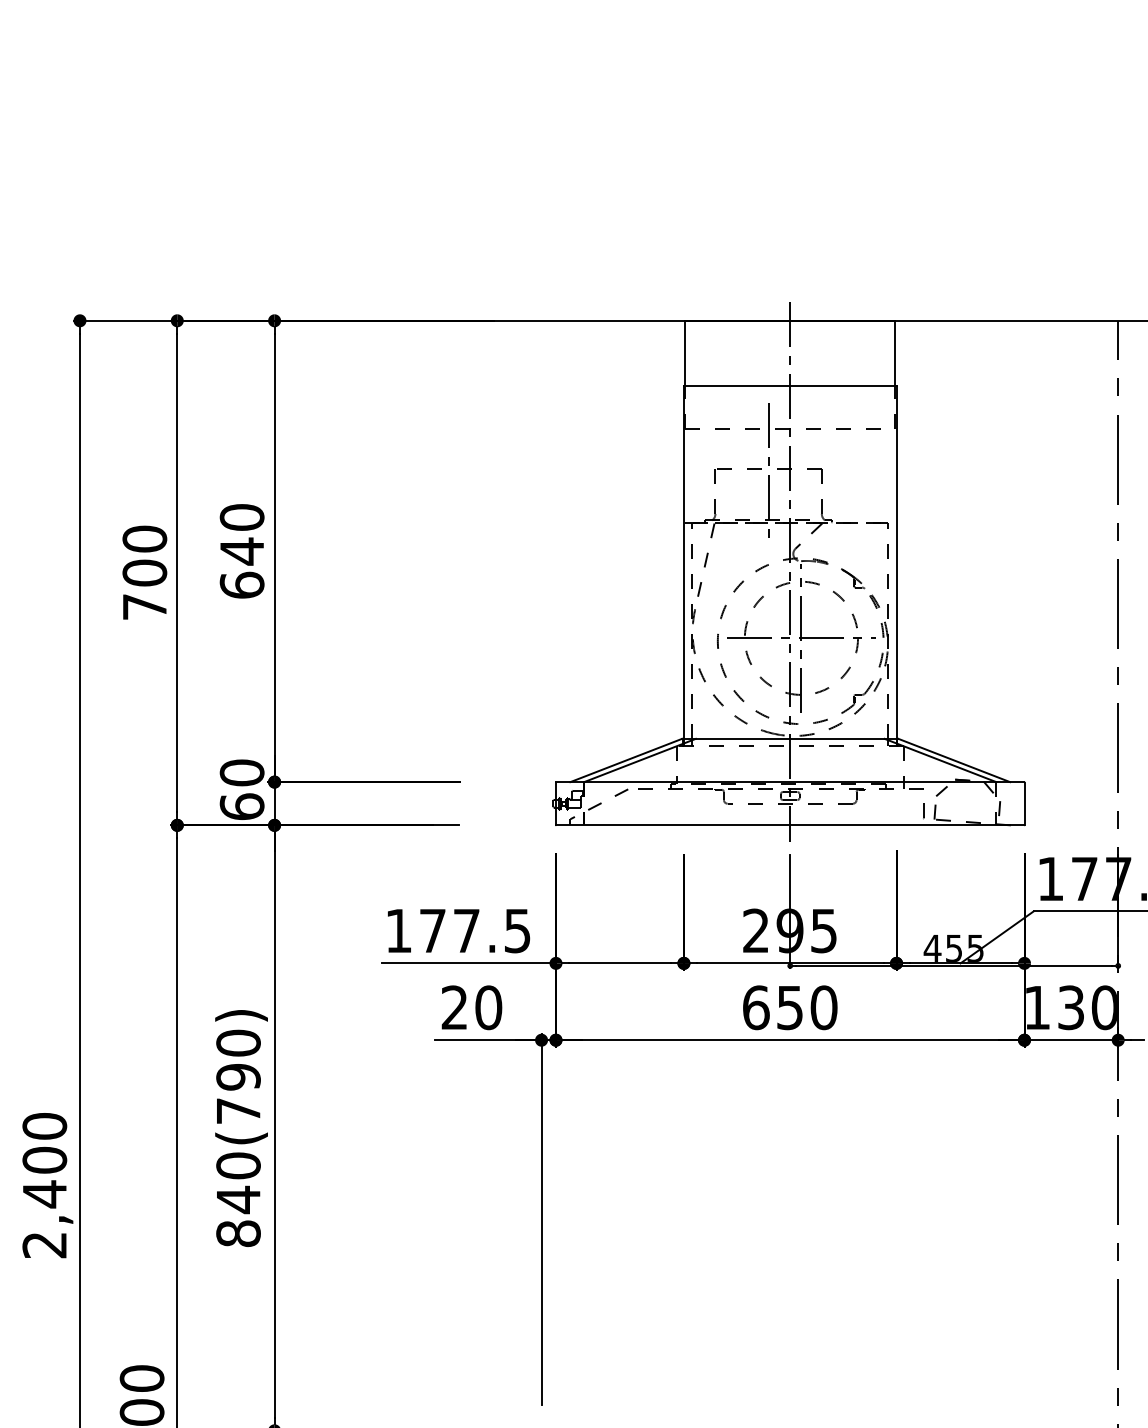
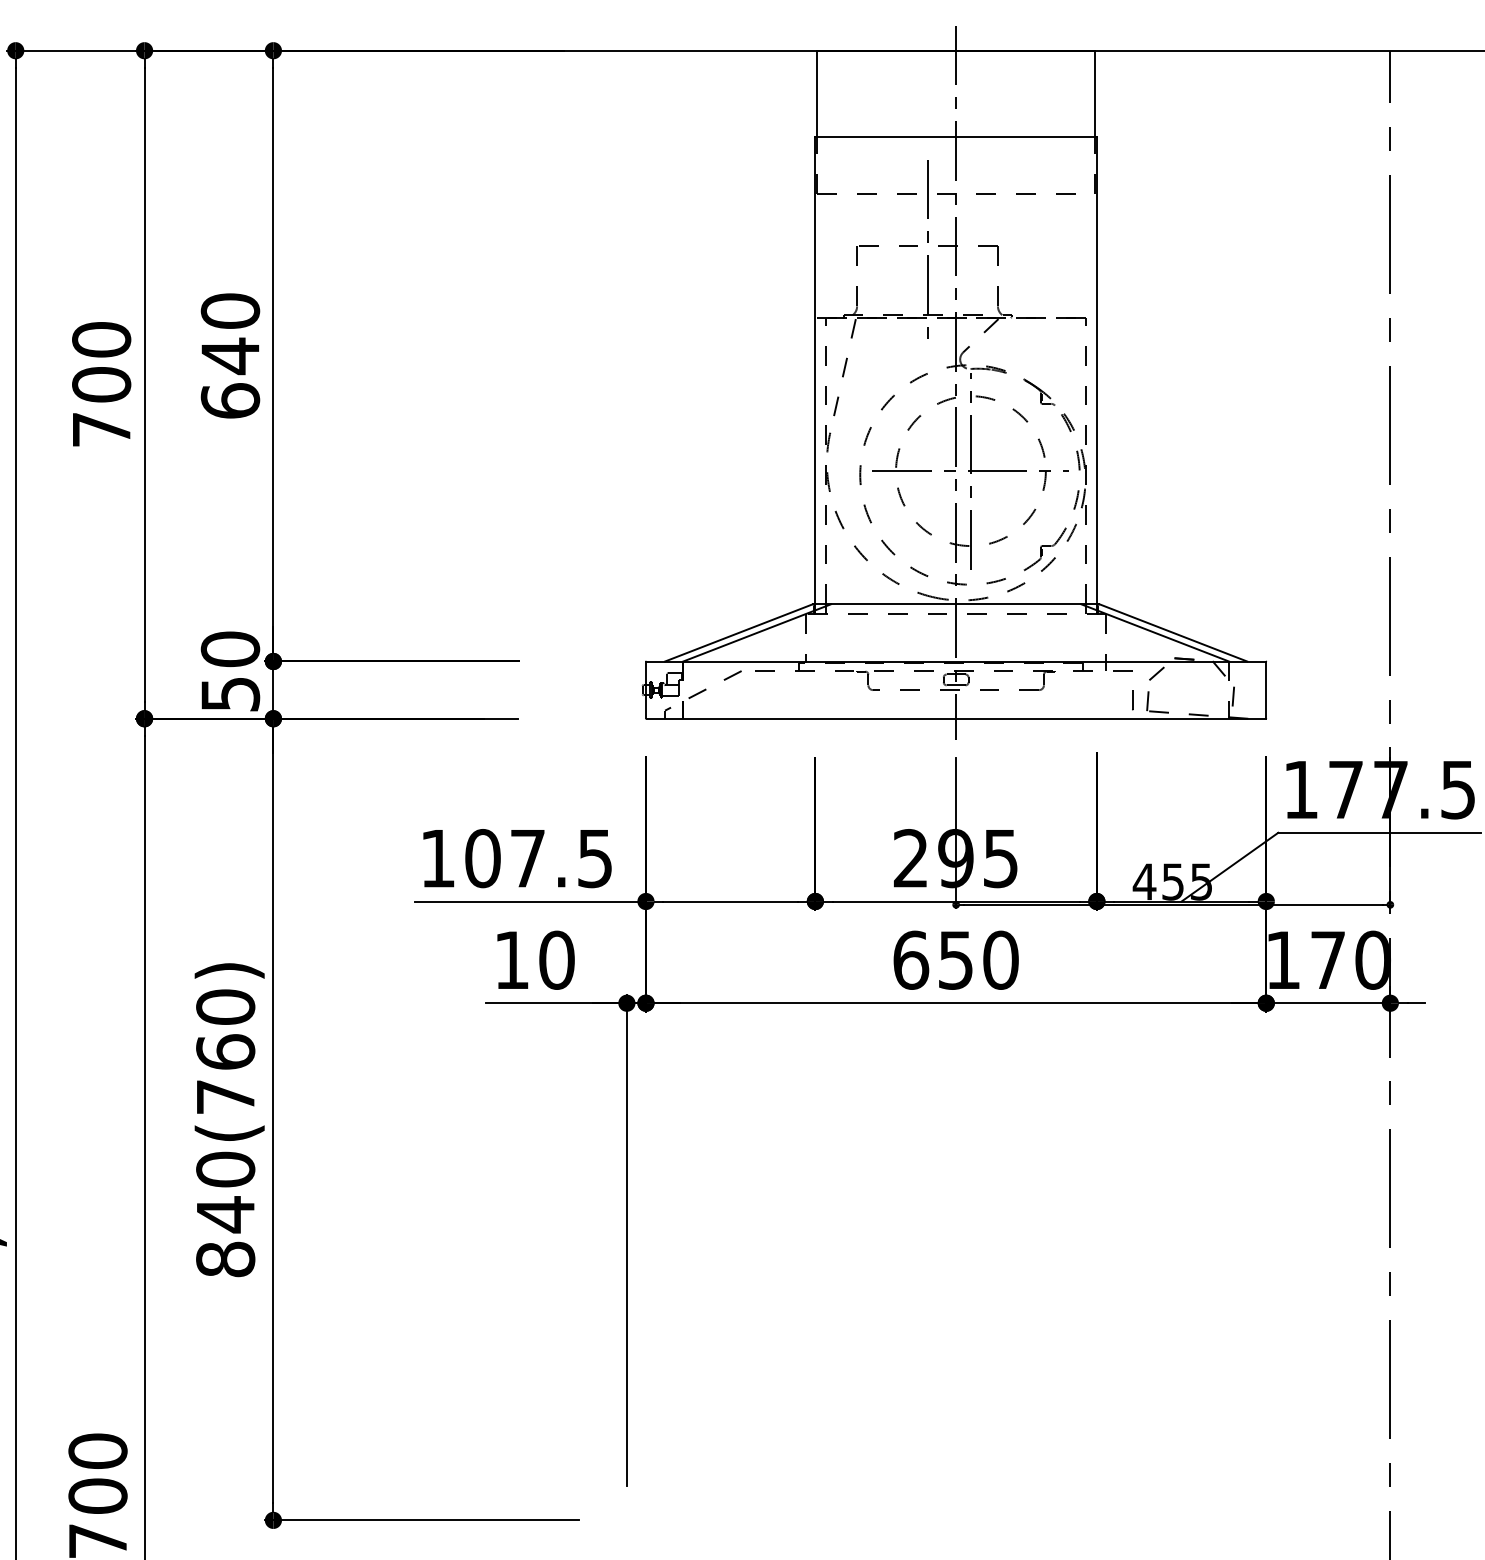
text: (241, 806) -> (229, 693), 60 -> 50
text: (432, 930) -> (482, 857), 177.5 -> 107.5
text: (453, 1007) -> (510, 959), 20 -> 10
text: (1070, 1007) -> (1327, 959), 130 -> 170
text: (238, 1076) -> (225, 1051), 840(790) -> 840(760)

